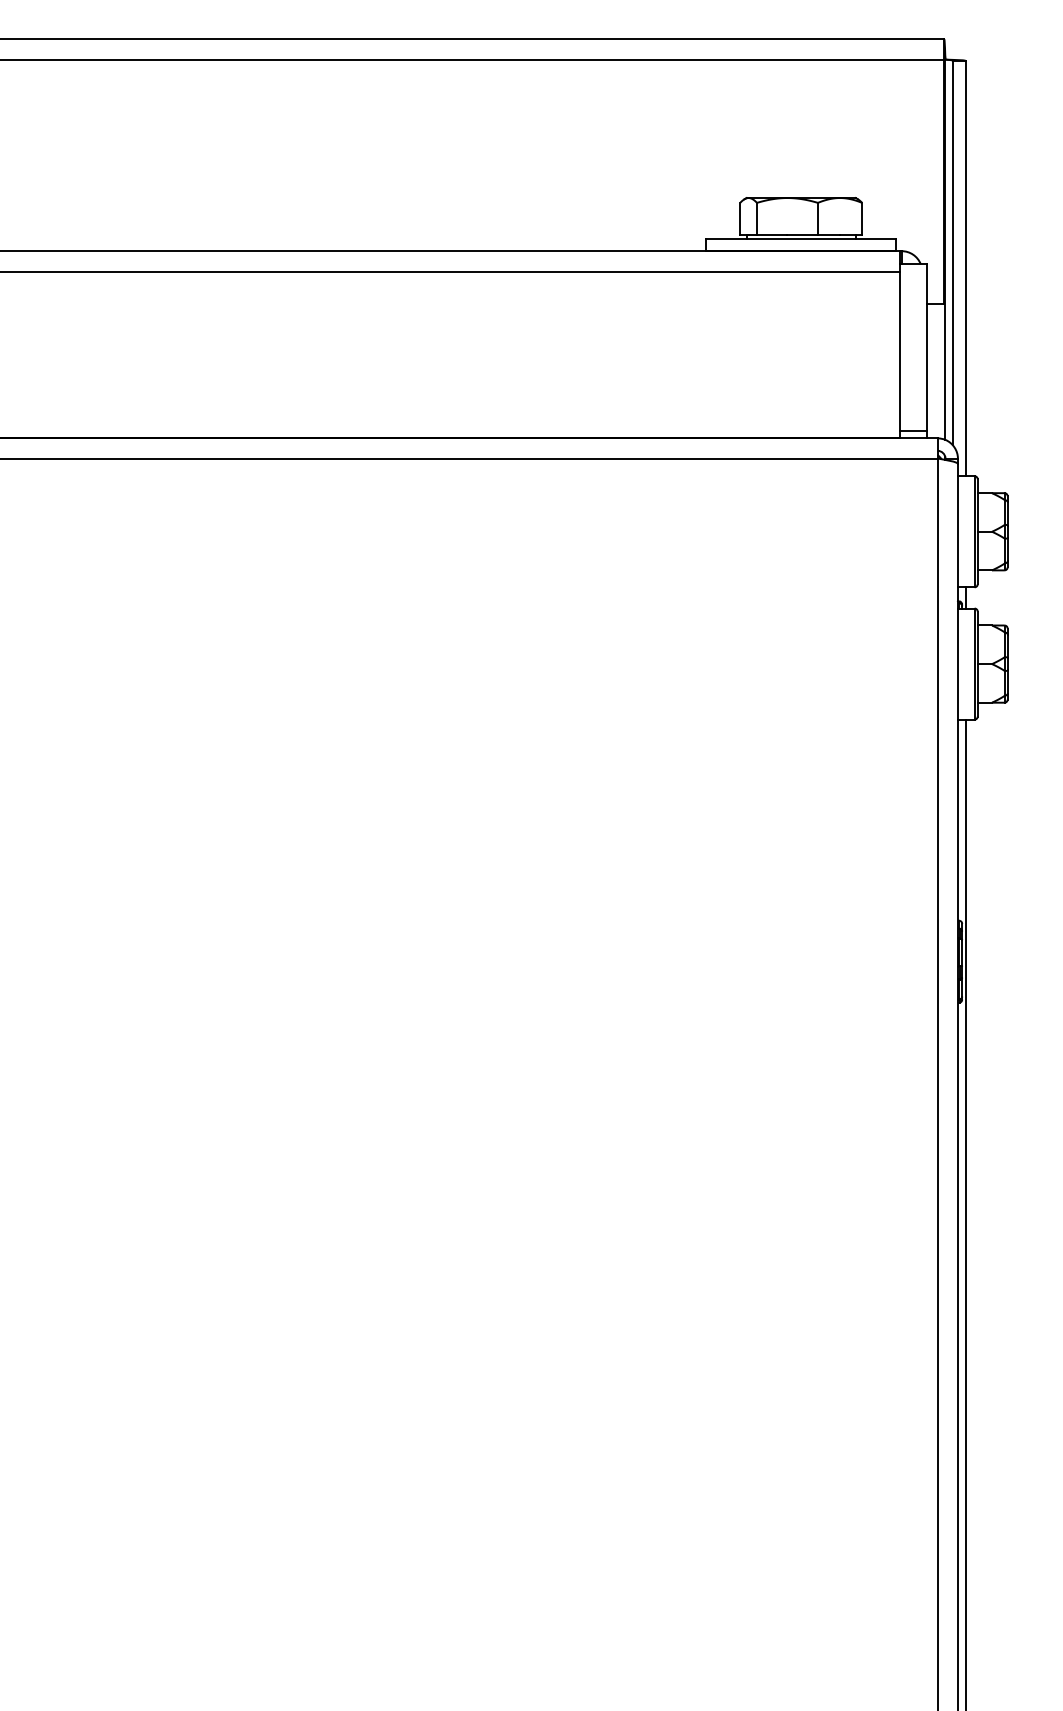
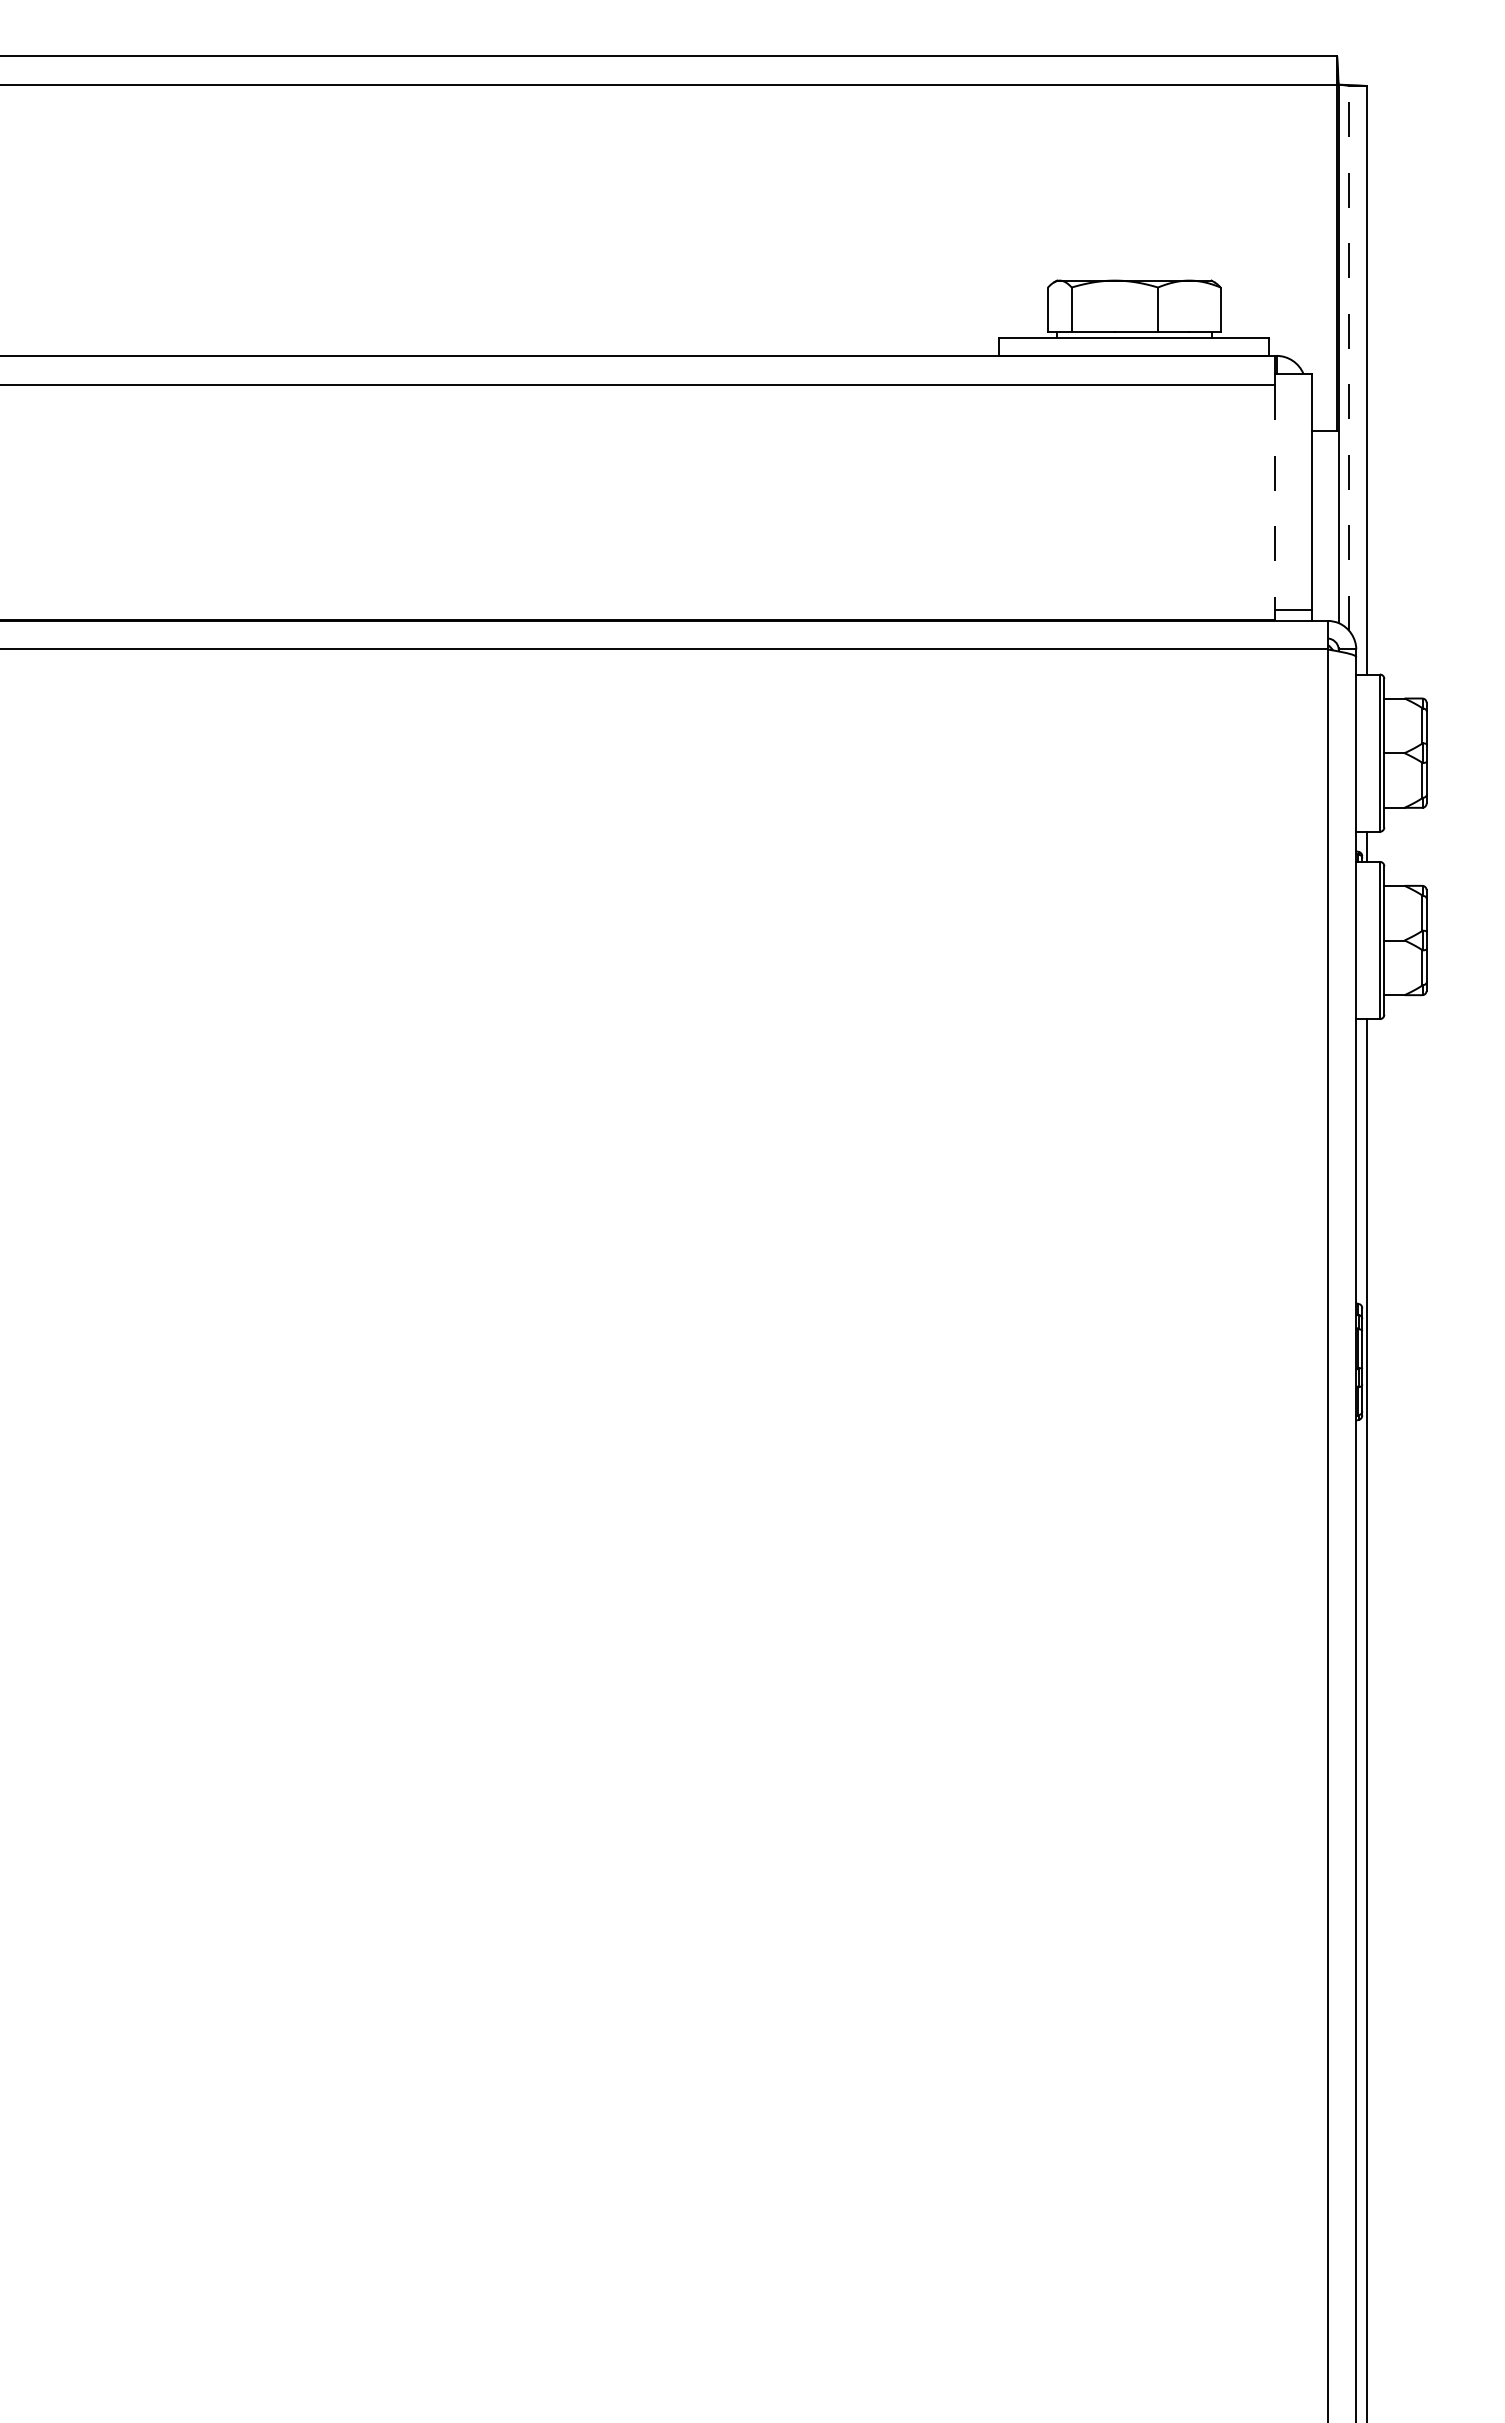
line: (953, 253) -> (1349, 358), solid -> dashed
line: (900, 354) -> (1274, 502), solid -> dashed

